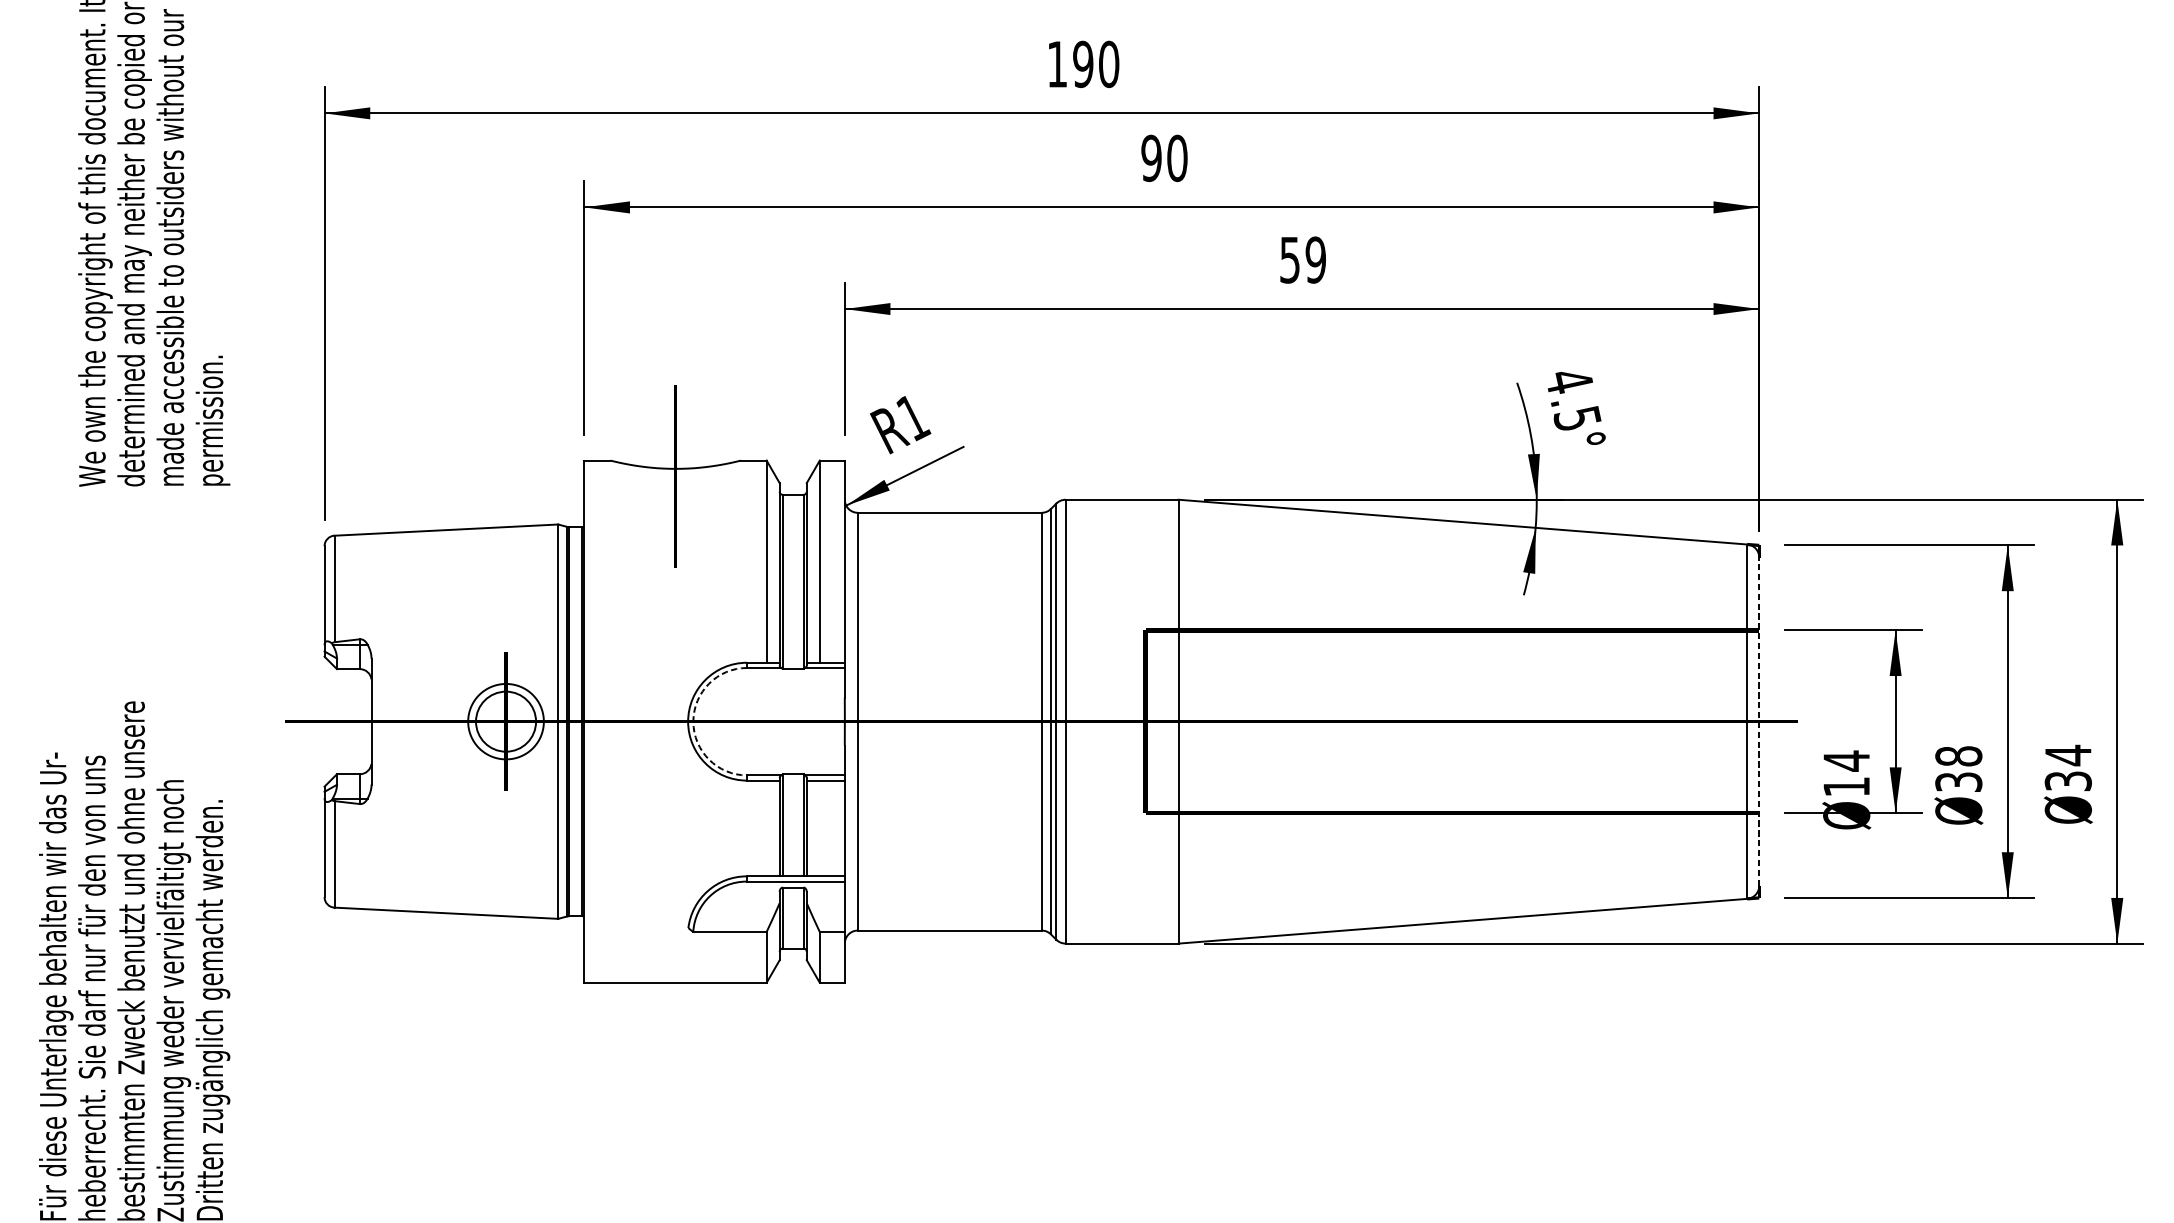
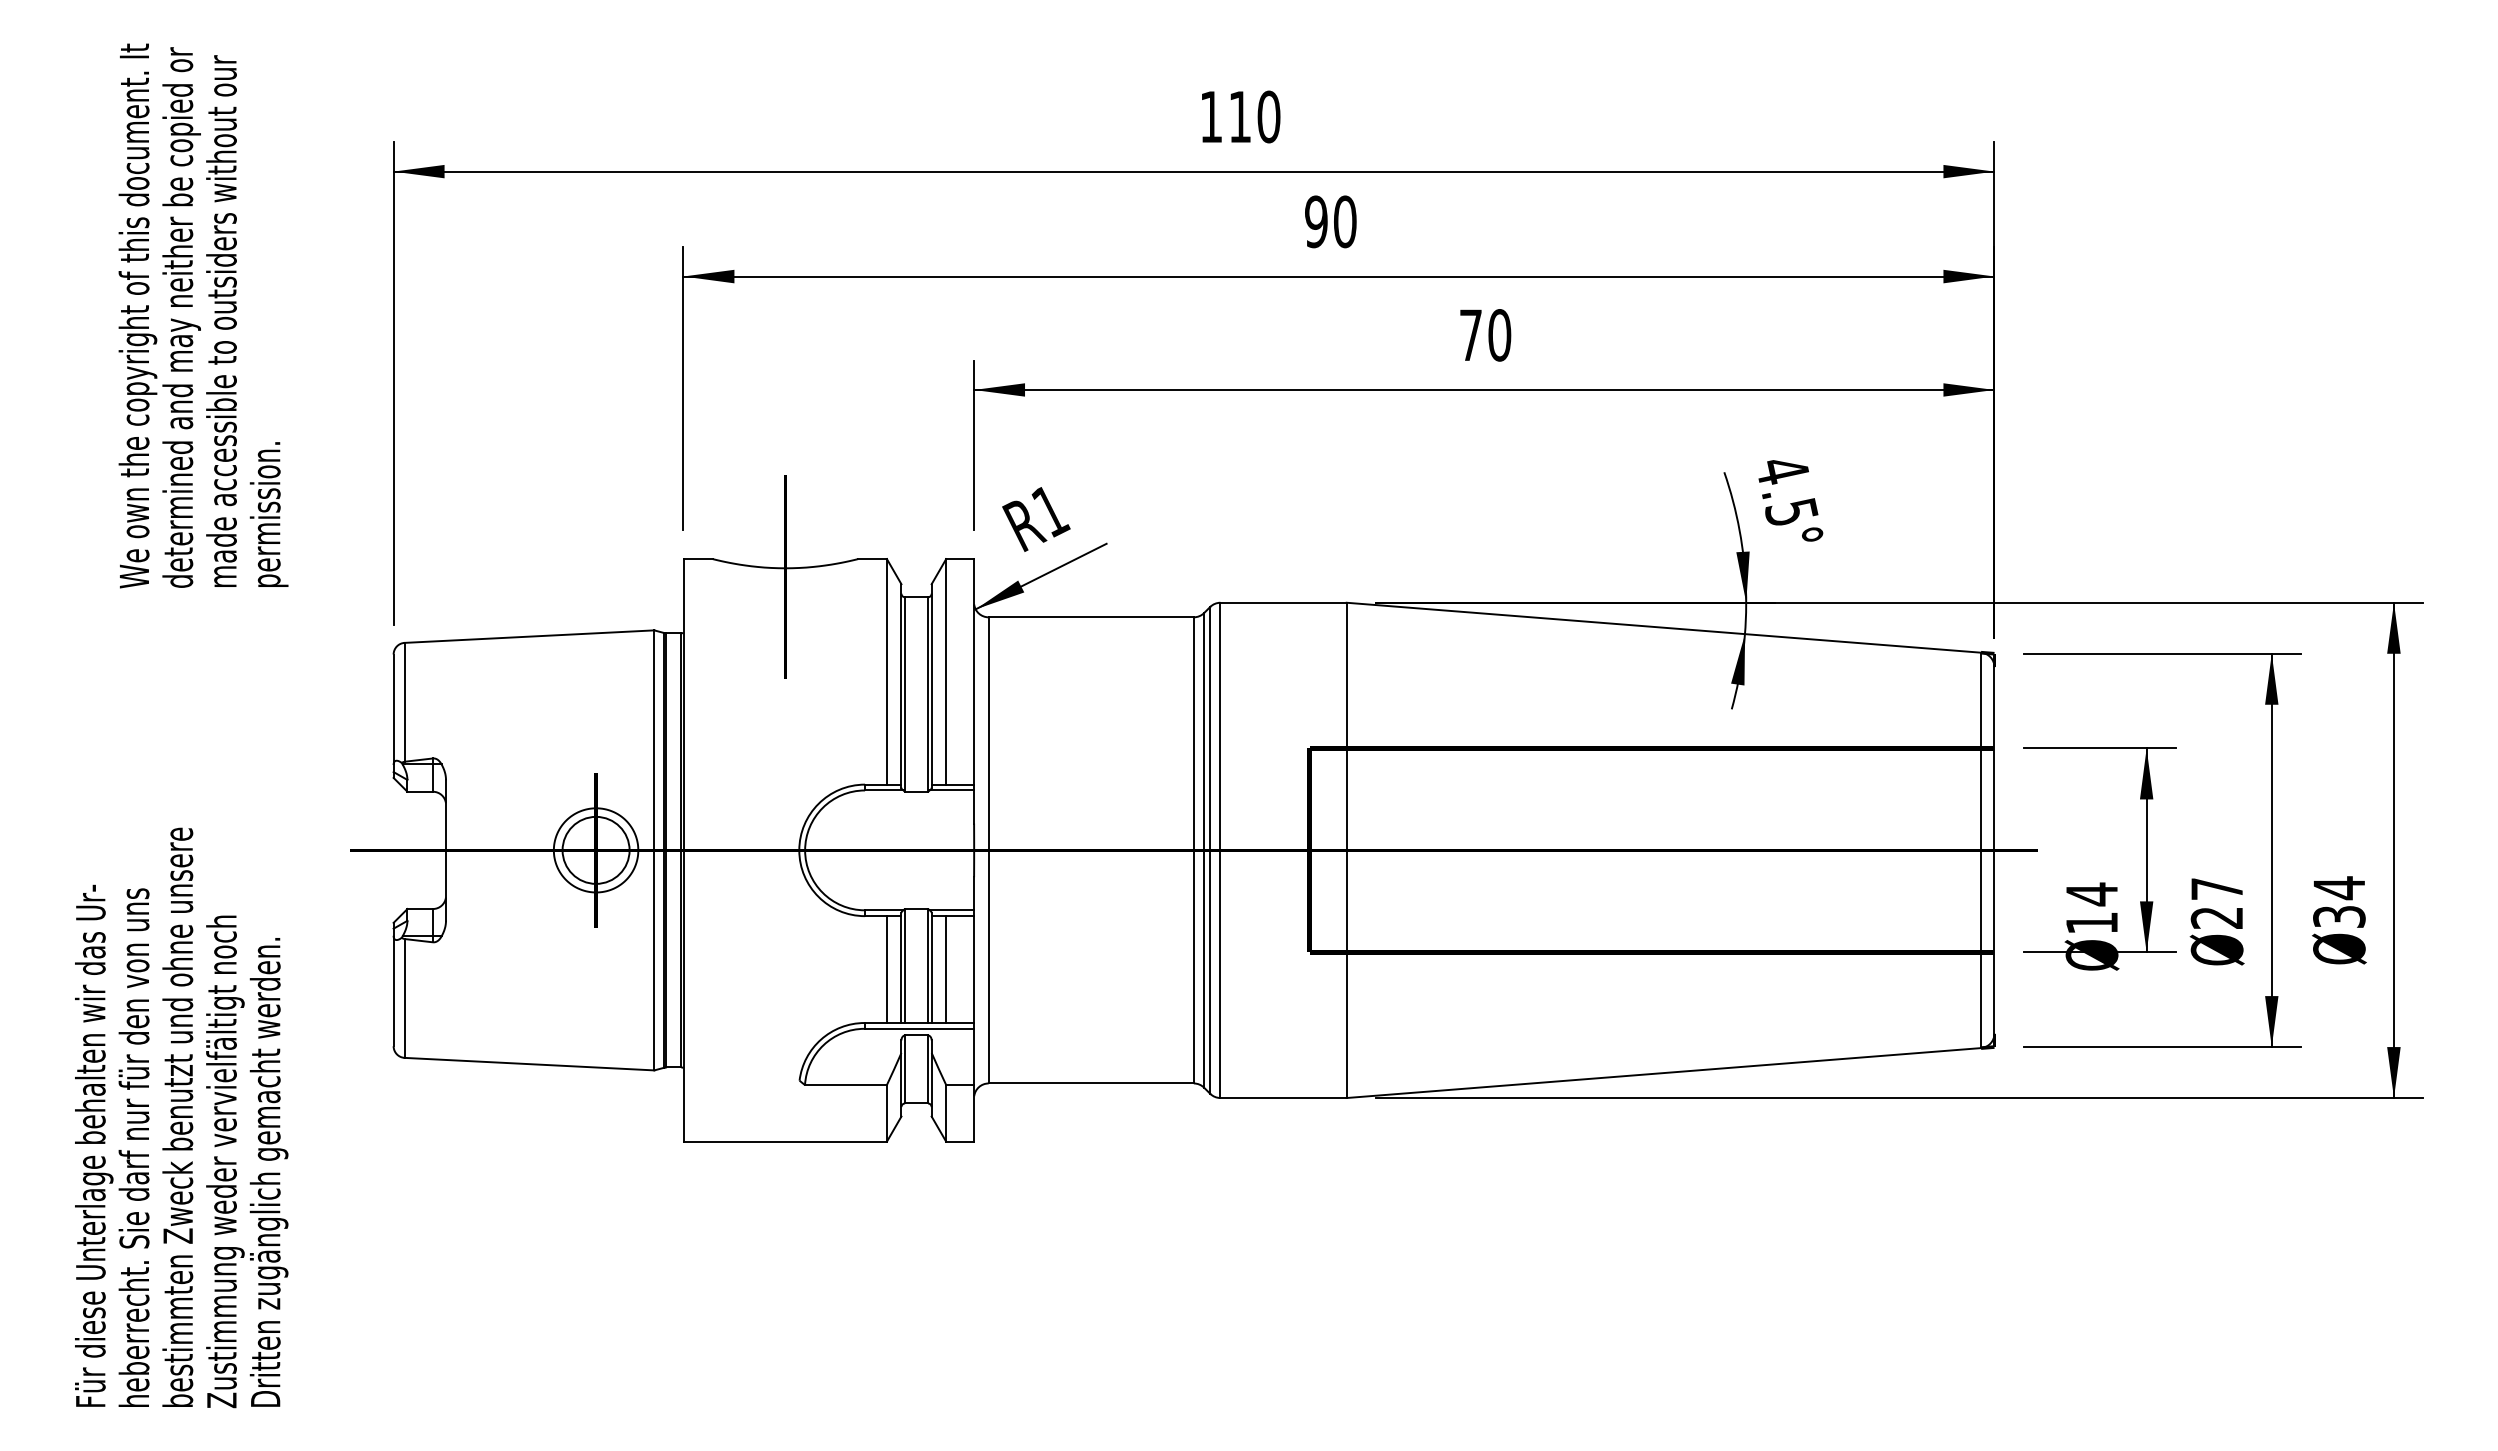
text: (1082, 63) -> (1239, 116), 190 -> 110
text: (1303, 260) -> (1485, 335), 59 -> 70
line: (1759, 720) -> (1994, 849), dashed -> solid
arc: (693, 721) -> (805, 850), dashed -> solid
text: (1958, 768) -> (2216, 902), 38 -> 27
line: (766, 828) -> (886, 969), added
line: (820, 828) -> (946, 969), added

